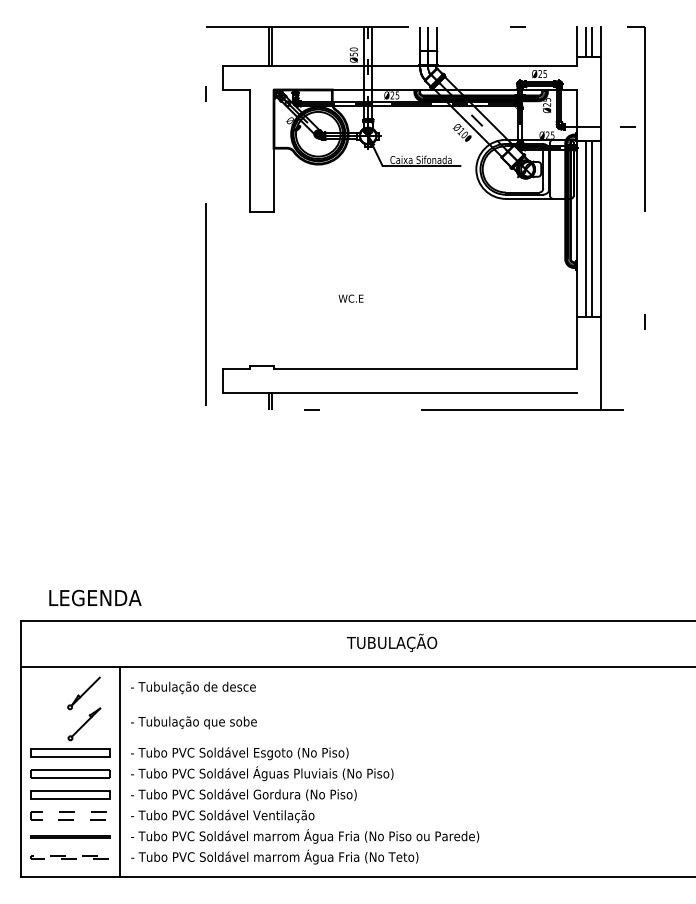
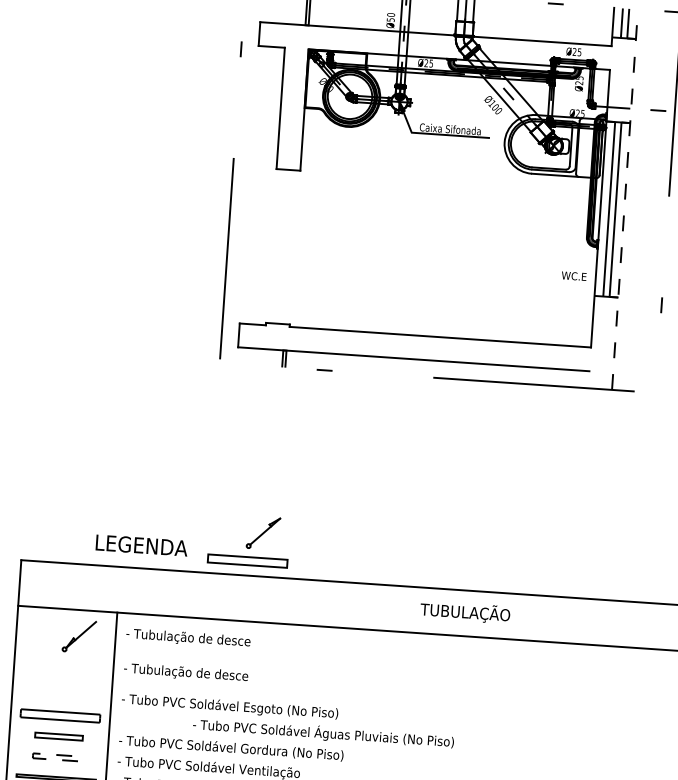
line: (600, 218) -> (624, 199), solid -> dashed
text: (350, 298) -> (573, 276), moved
text: (95, 597) -> (141, 545), moved
text: (391, 642) -> (464, 611), moved
text: (232, 722) -> (224, 675), - Tubulação que sobe -> - Tubulação de desce
part: (70, 732) -> (249, 540), moved
text: (262, 773) -> (323, 733), moved
part: (70, 794) -> (59, 736), size x0.6
part: (68, 815) -> (55, 756), size x0.6

